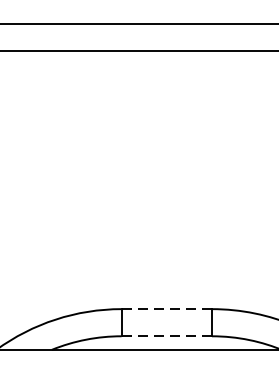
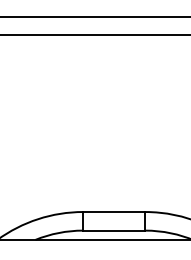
line: (167, 309) -> (114, 212), dashed -> solid
line: (165, 336) -> (113, 230), dashed -> solid

